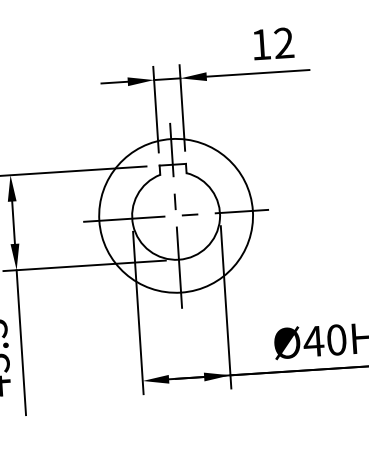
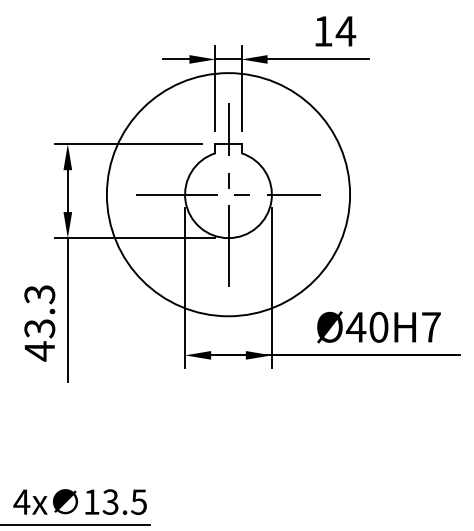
text: (283, 43) -> (345, 31), 12 -> 14
circle: (176, 215) -> (228, 194), size x1.6

